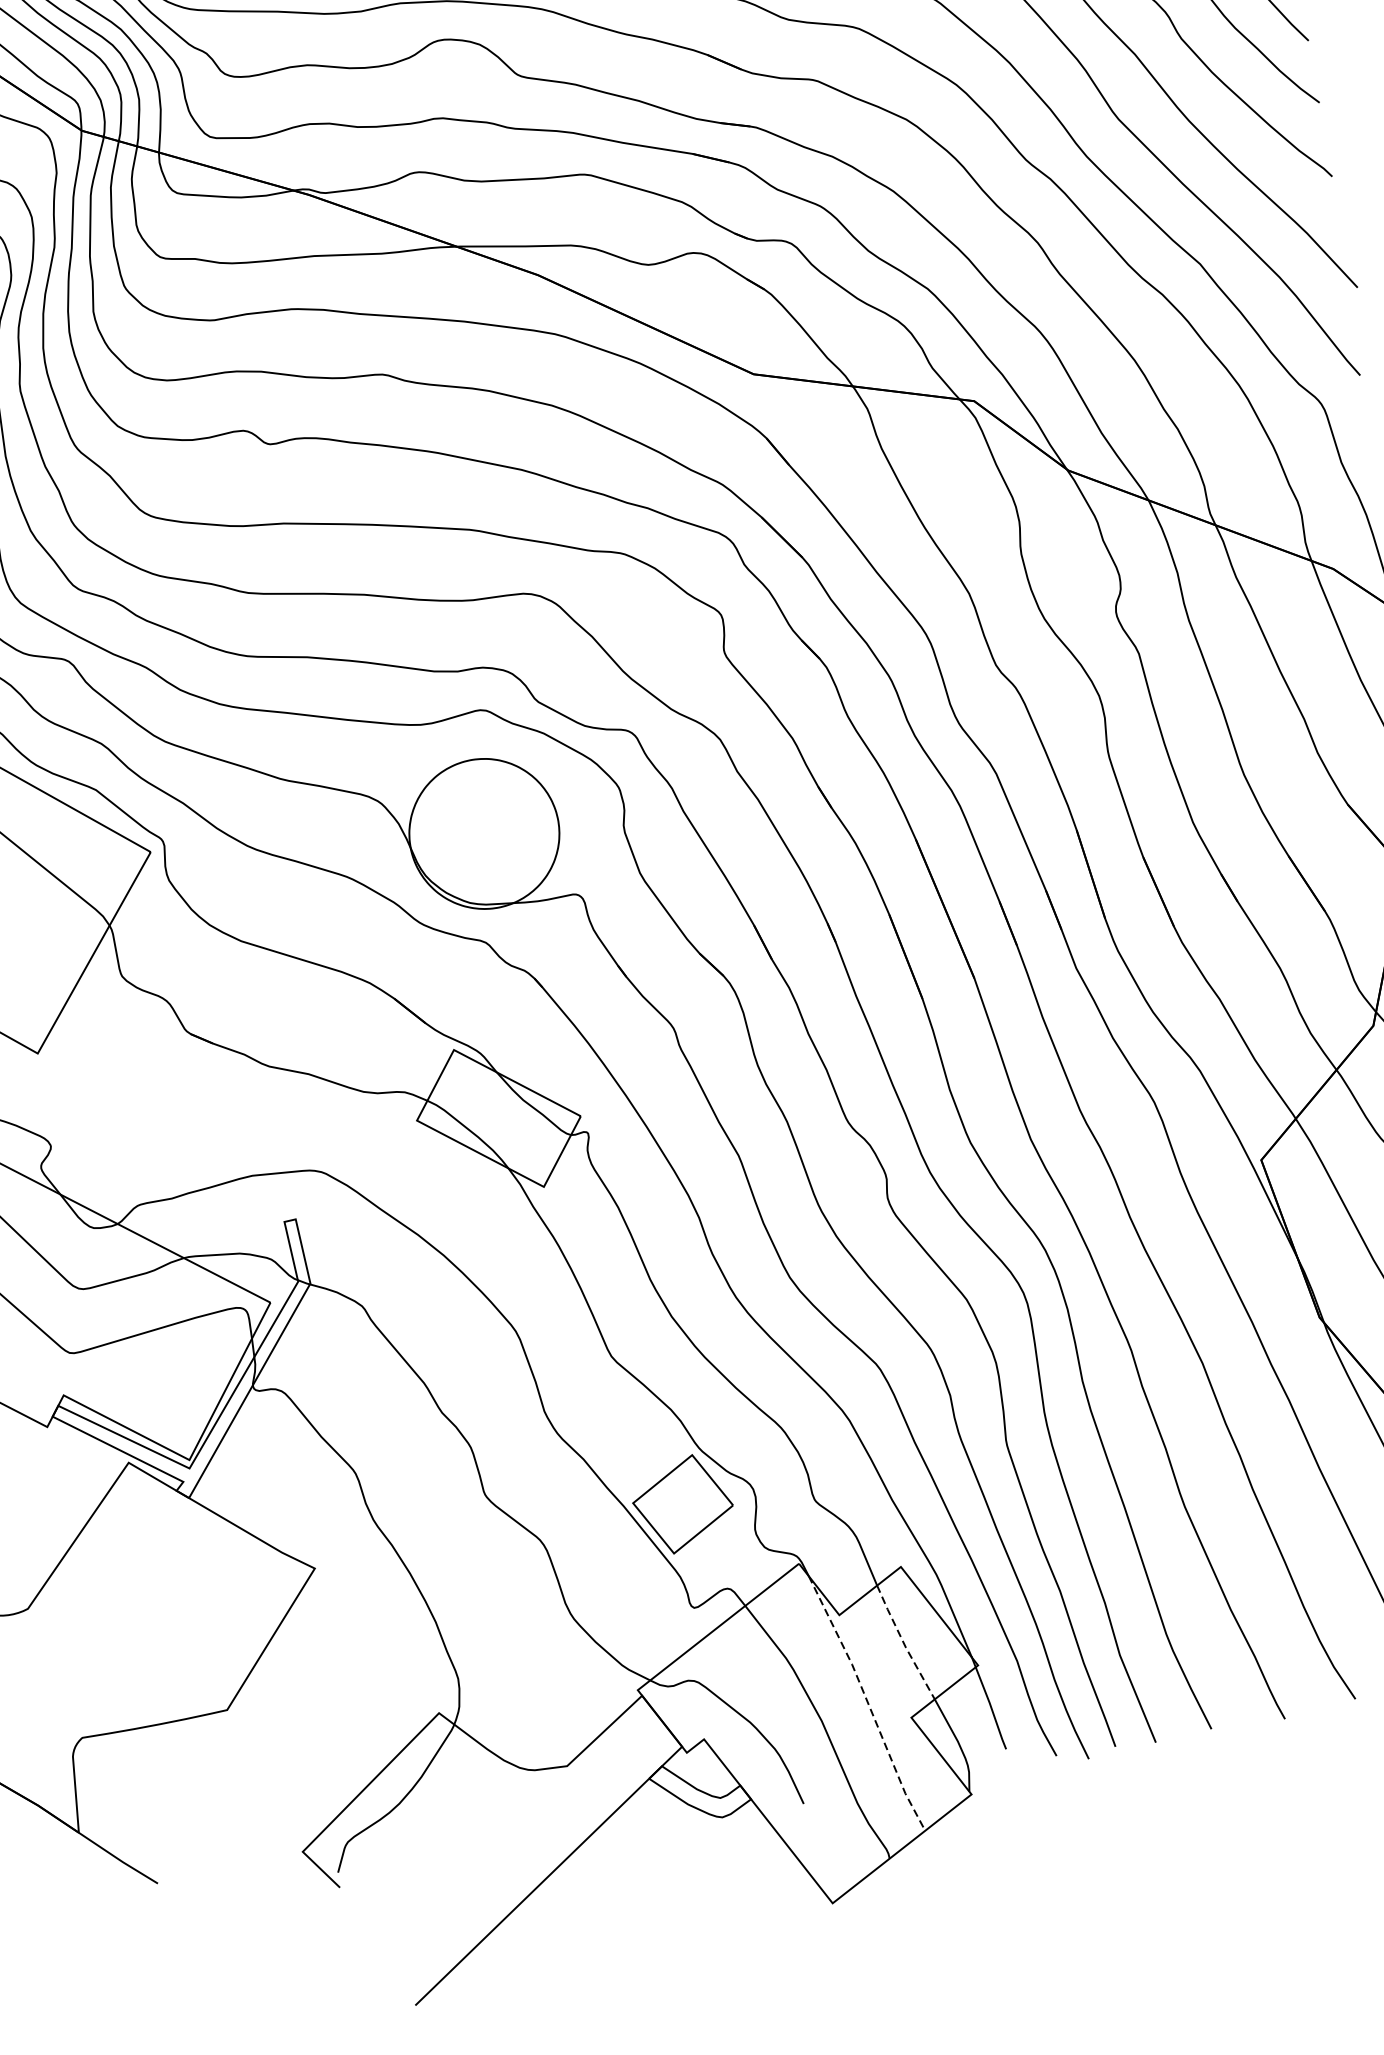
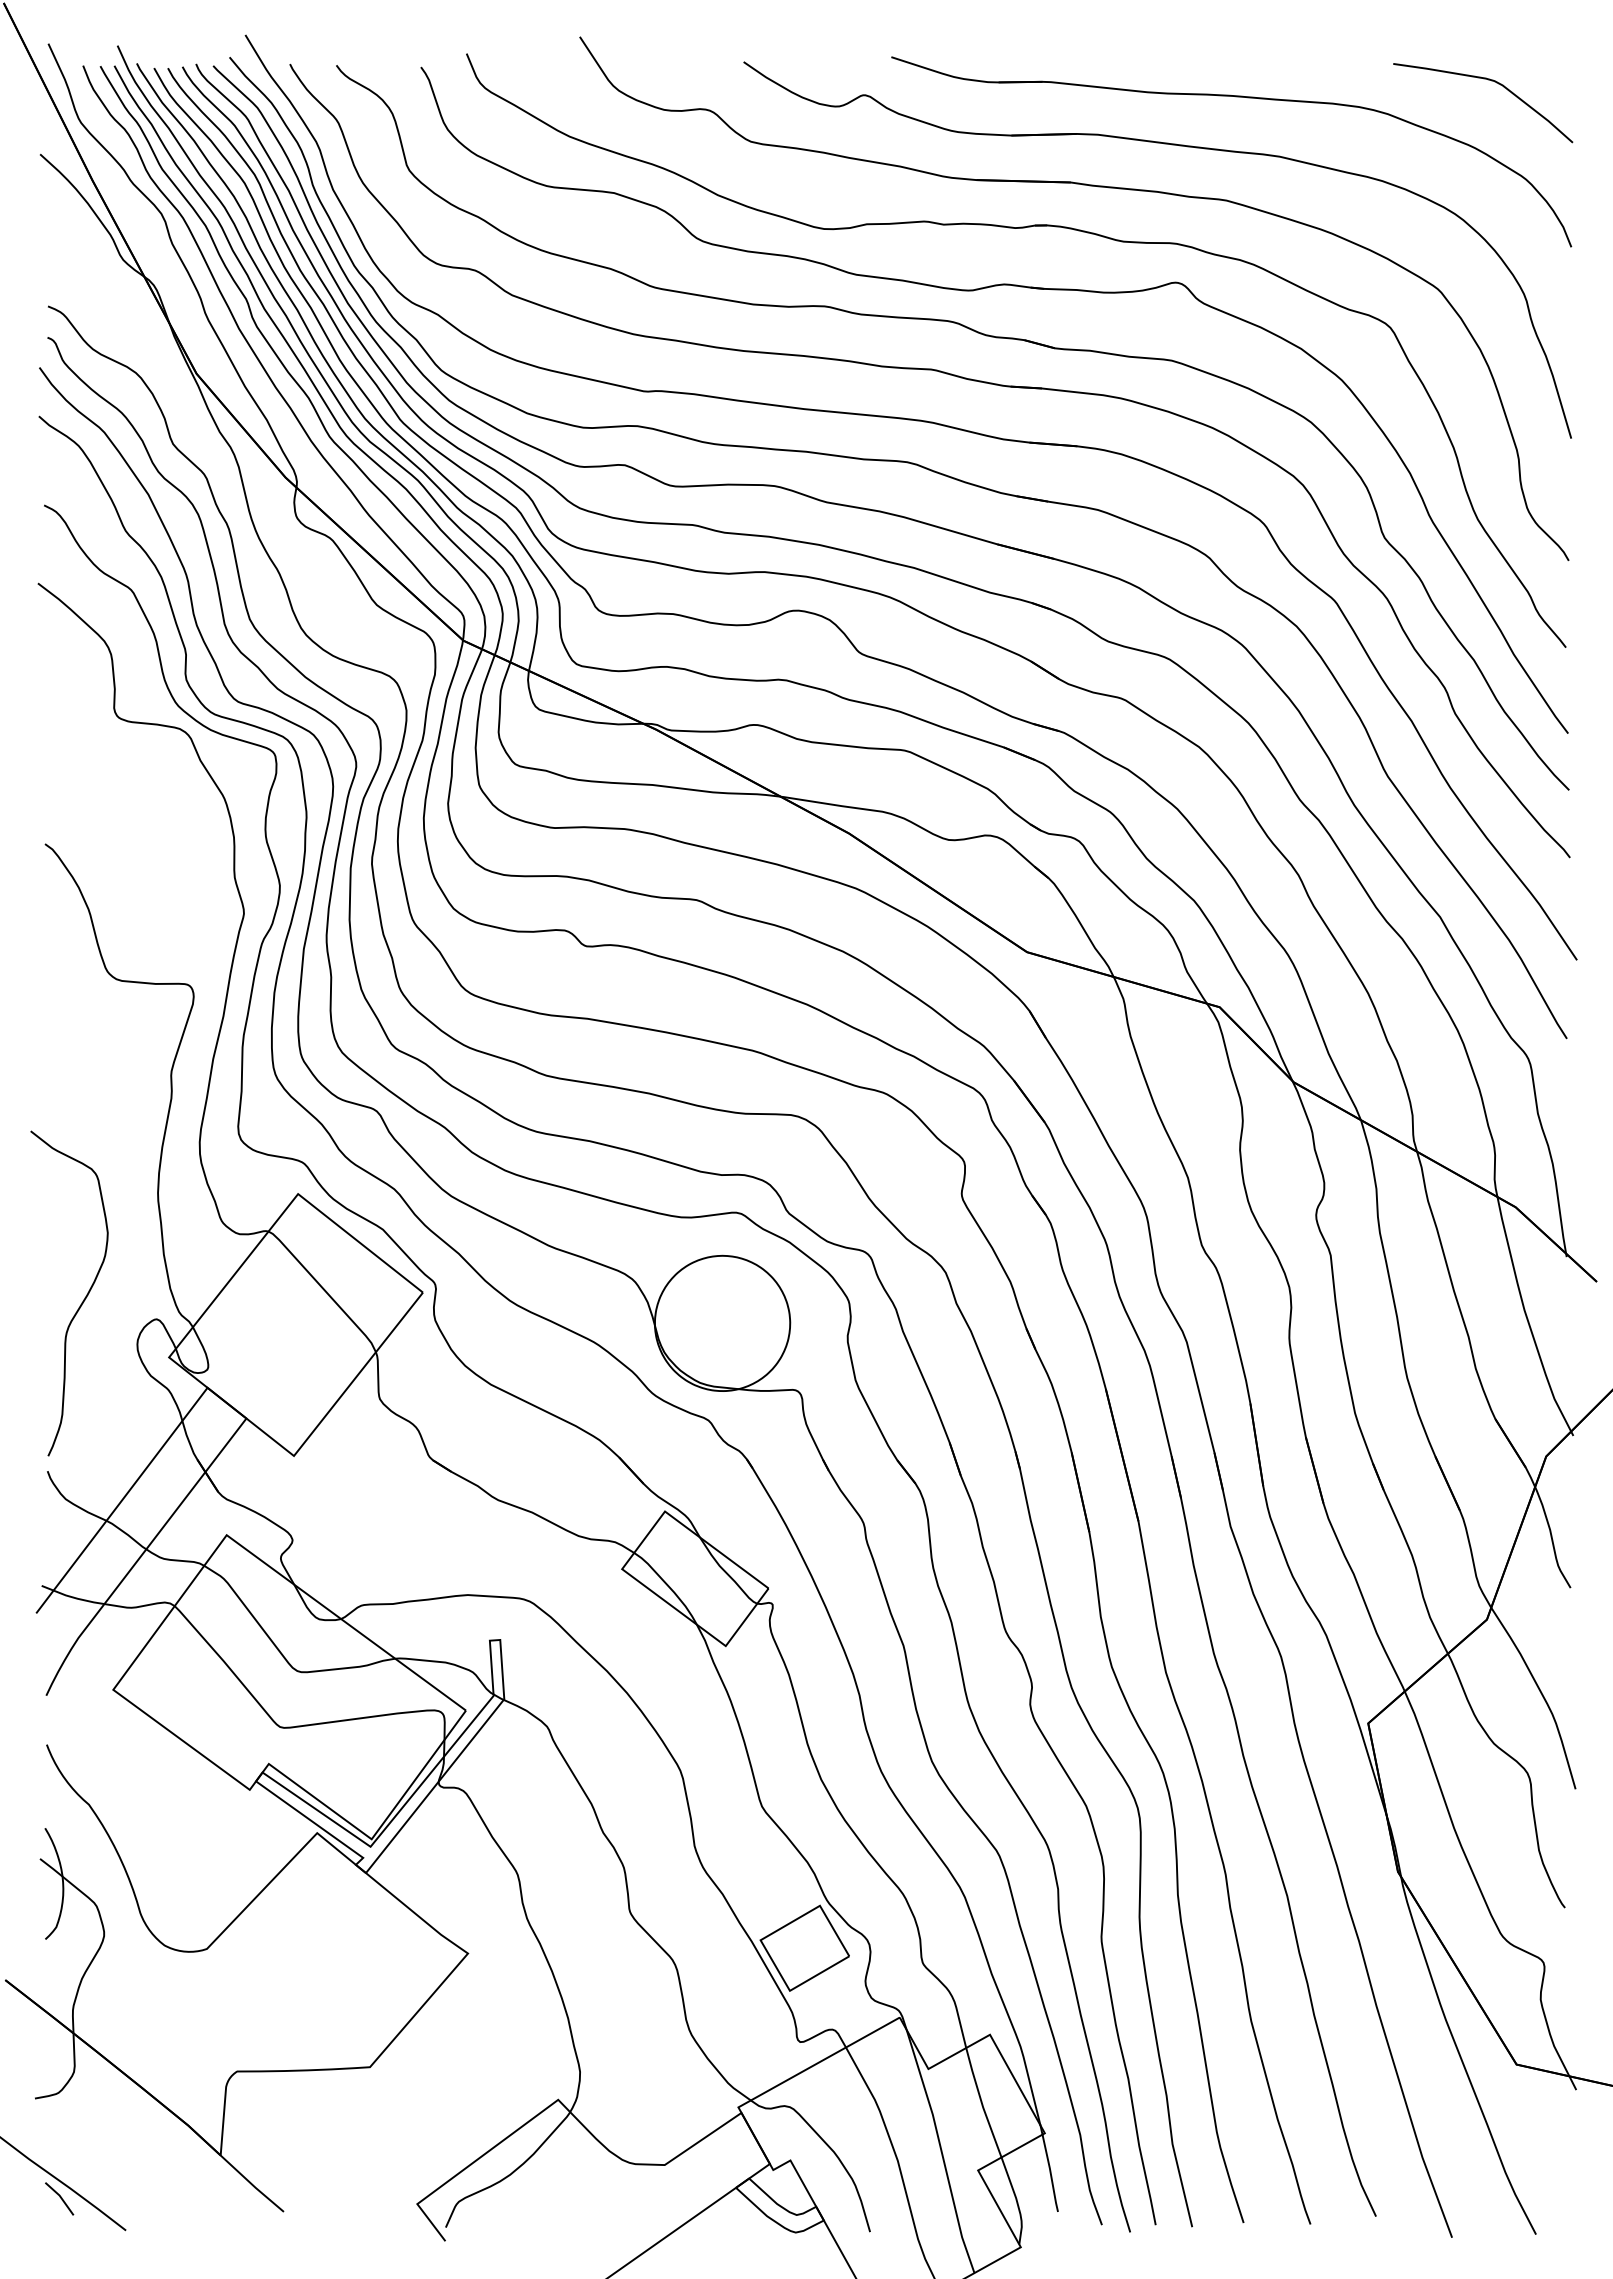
line: (904, 1643) -> (982, 2103), dashed -> solid
line: (868, 1703) -> (941, 2151), dashed -> solid

